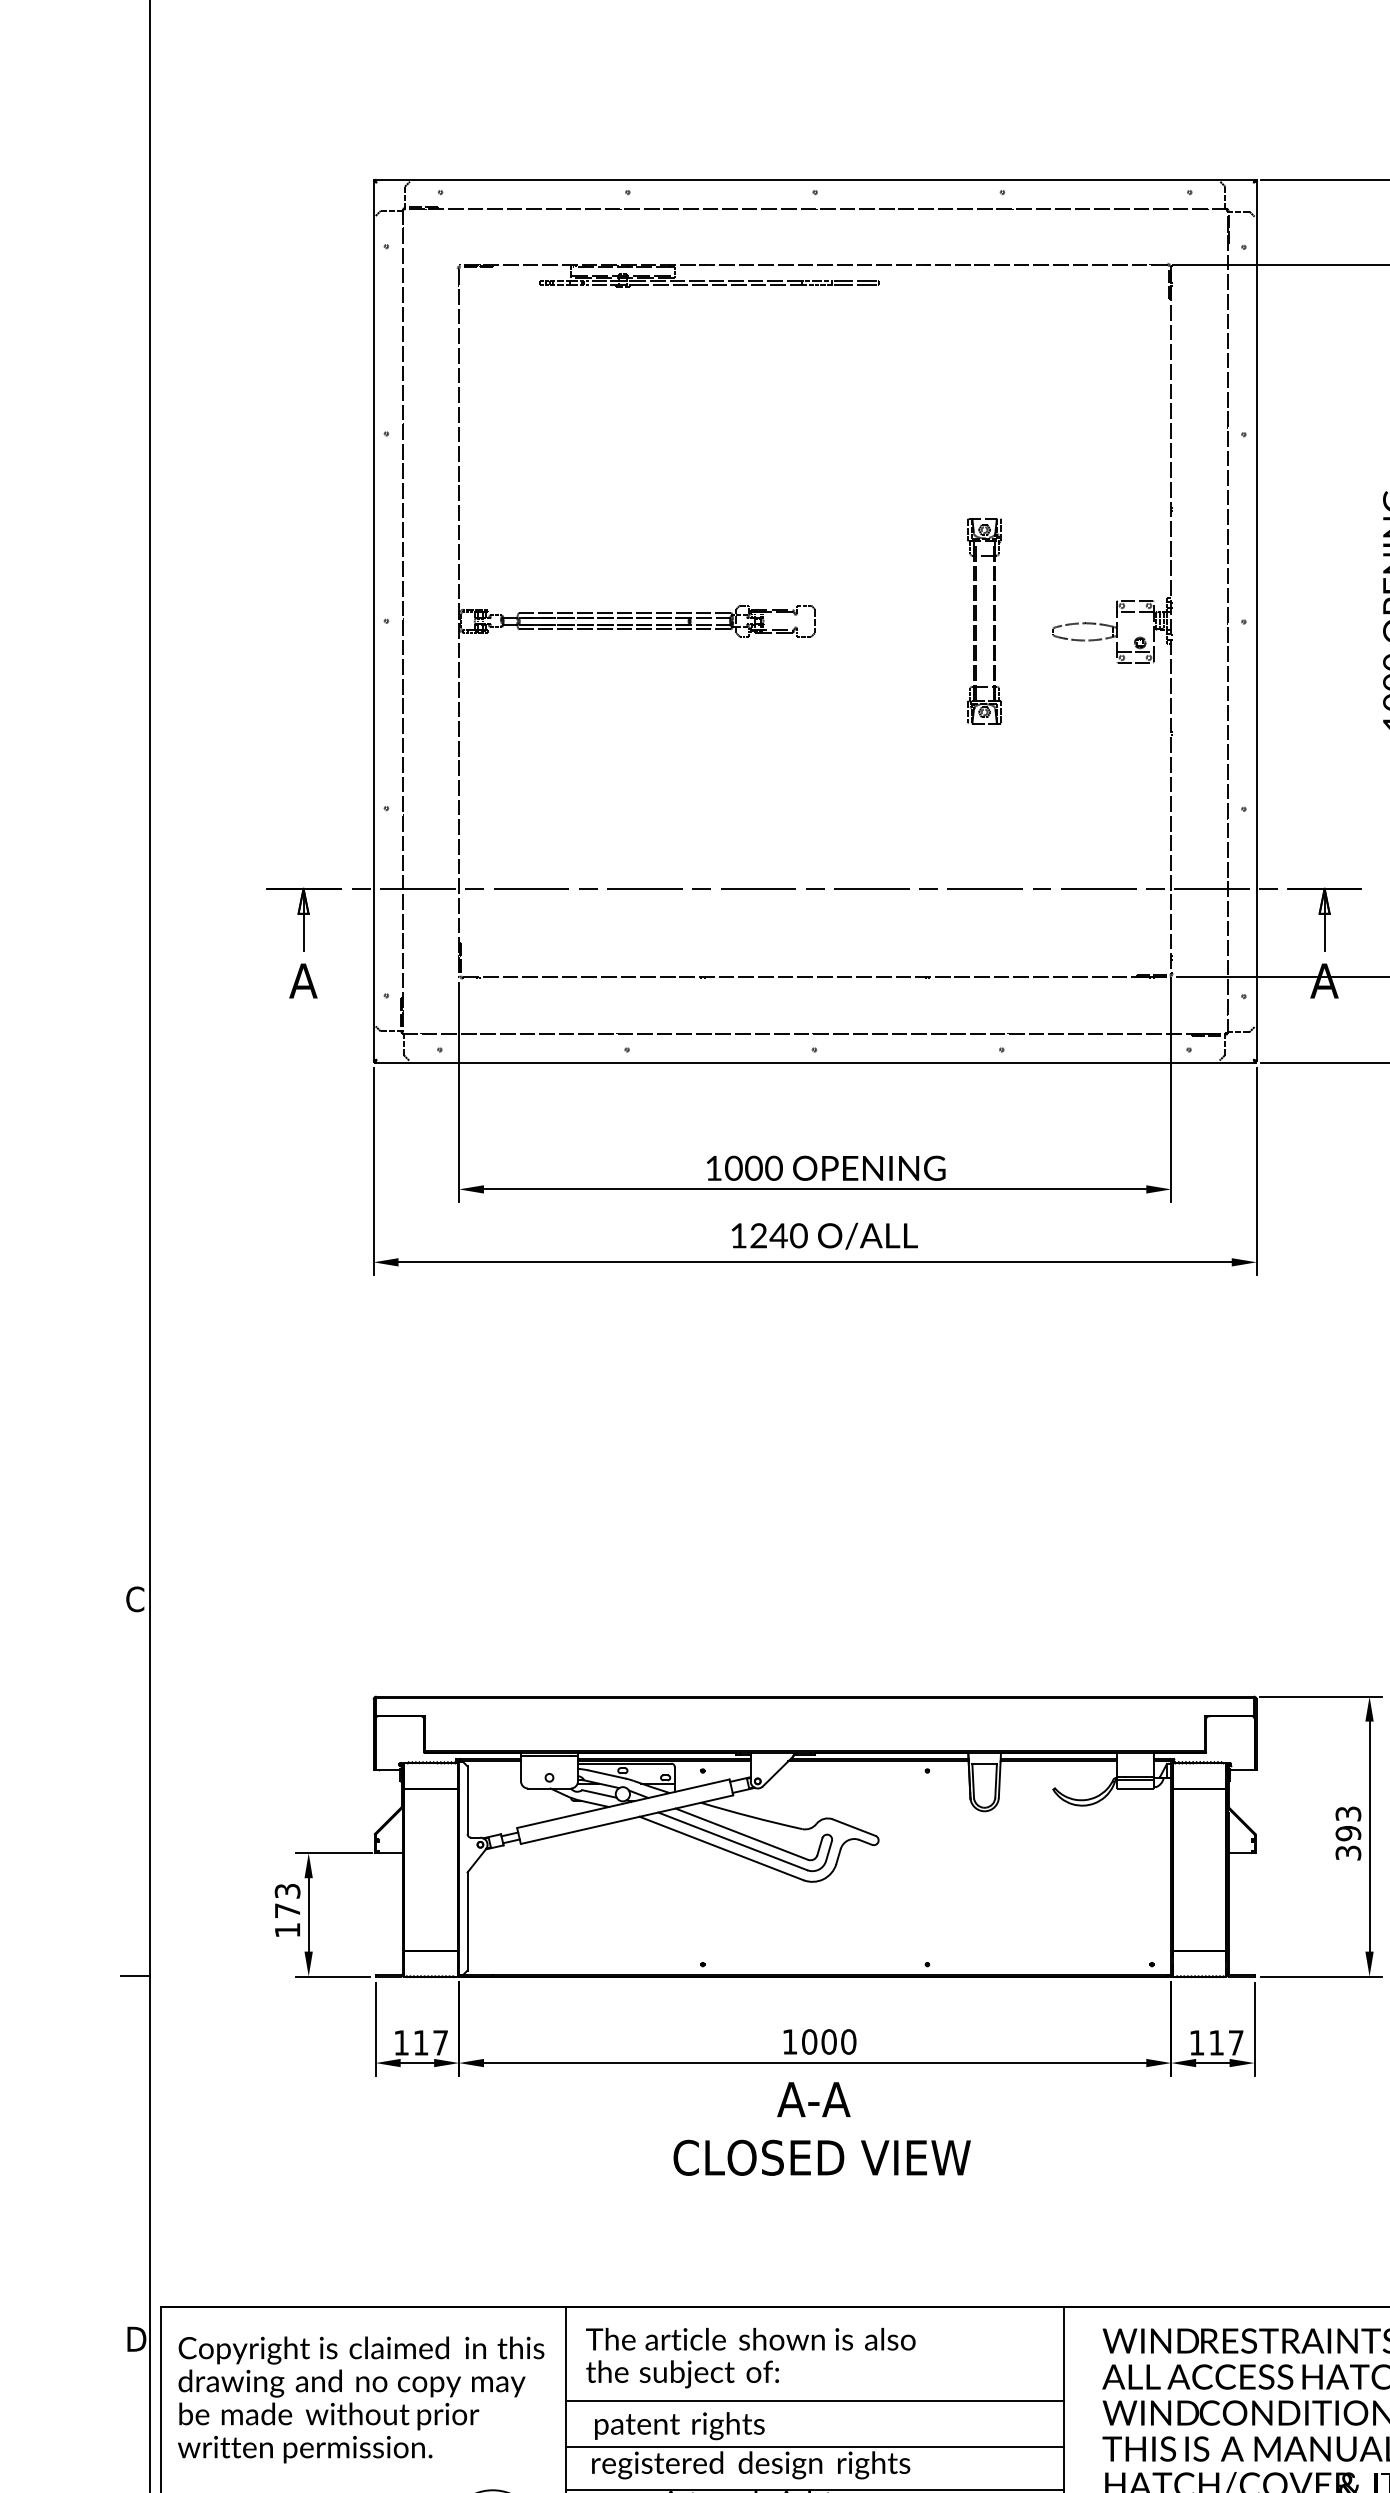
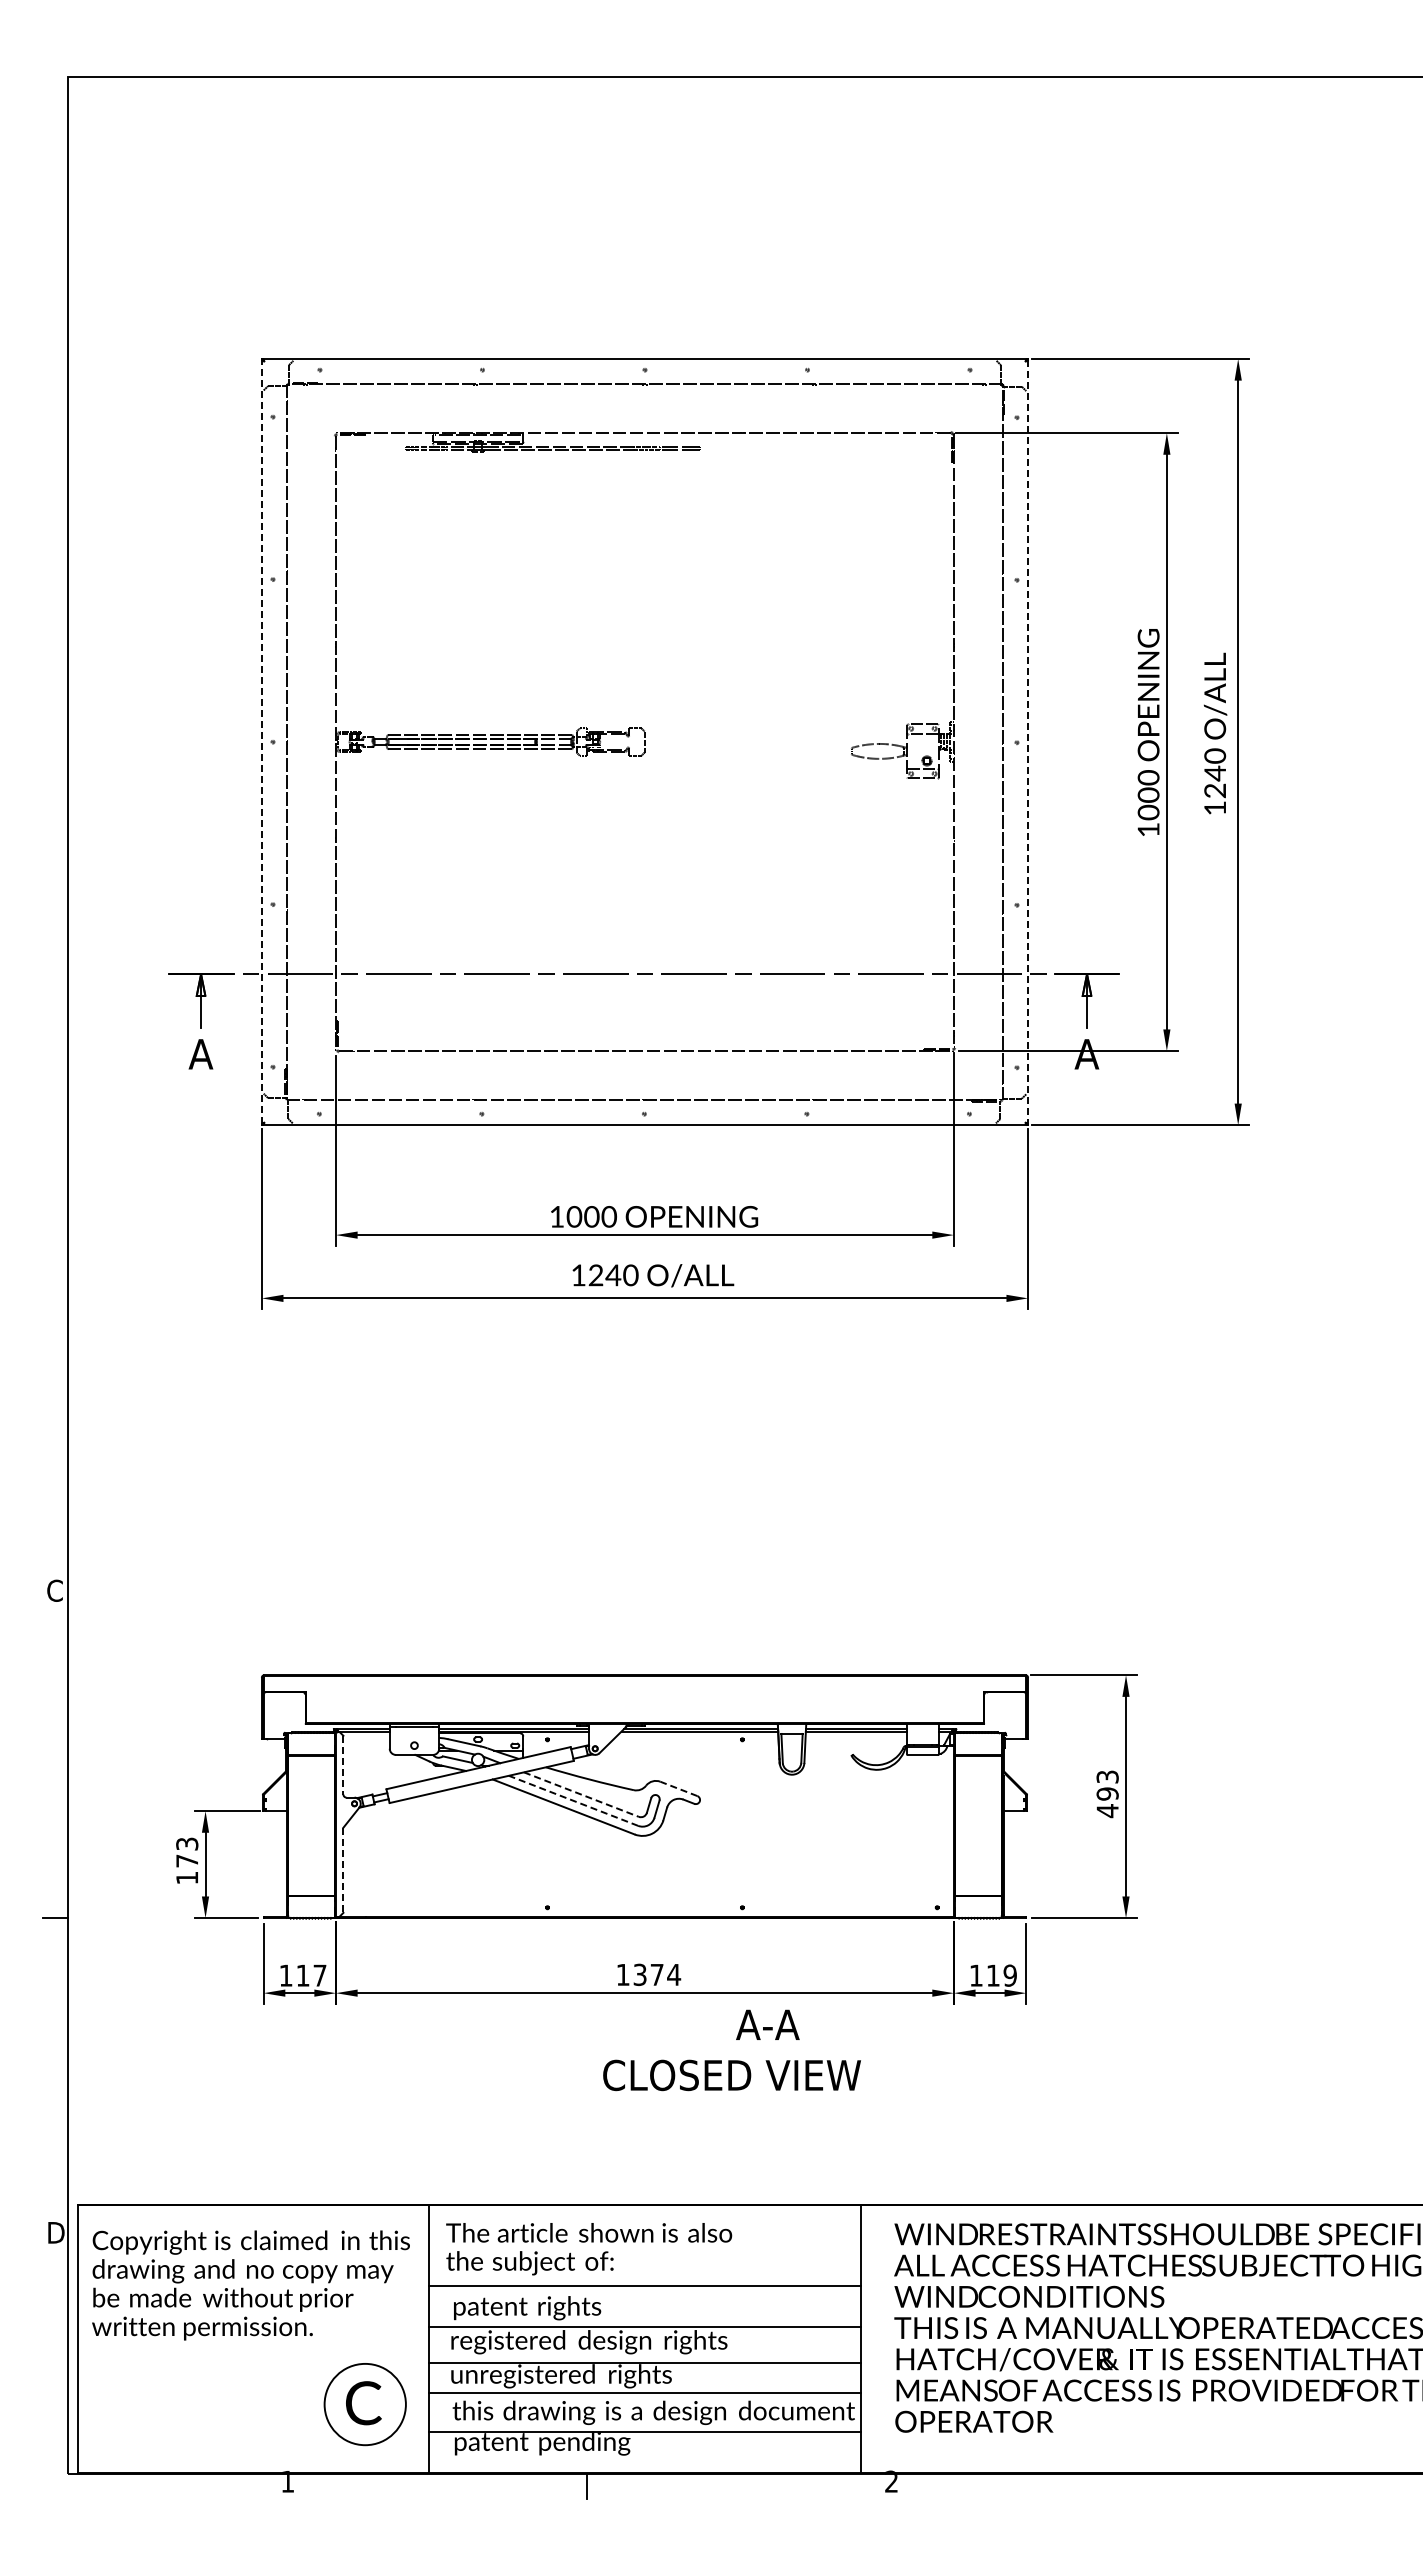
part: (975, 620) -> (784, 741), removed
line: (373, 621) -> (261, 742), solid -> dashed
line: (1257, 621) -> (1028, 742), solid -> dashed
line: (467, 1800) -> (343, 1765), solid -> dashed
line: (853, 1827) -> (678, 1788), solid -> dashed
line: (741, 1834) -> (581, 1794), solid -> dashed
line: (732, 1841) -> (573, 1800), solid -> dashed
text: (1348, 1853) -> (1107, 1811), 393 -> 493
line: (467, 1921) -> (343, 1870), solid -> dashed
text: (829, 2041) -> (657, 1974), 1000 -> 1374
text: (1235, 2042) -> (1009, 1975), 117 -> 119
text: (813, 2099) -> (767, 2024), moved
text: (821, 2157) -> (731, 2075), moved

